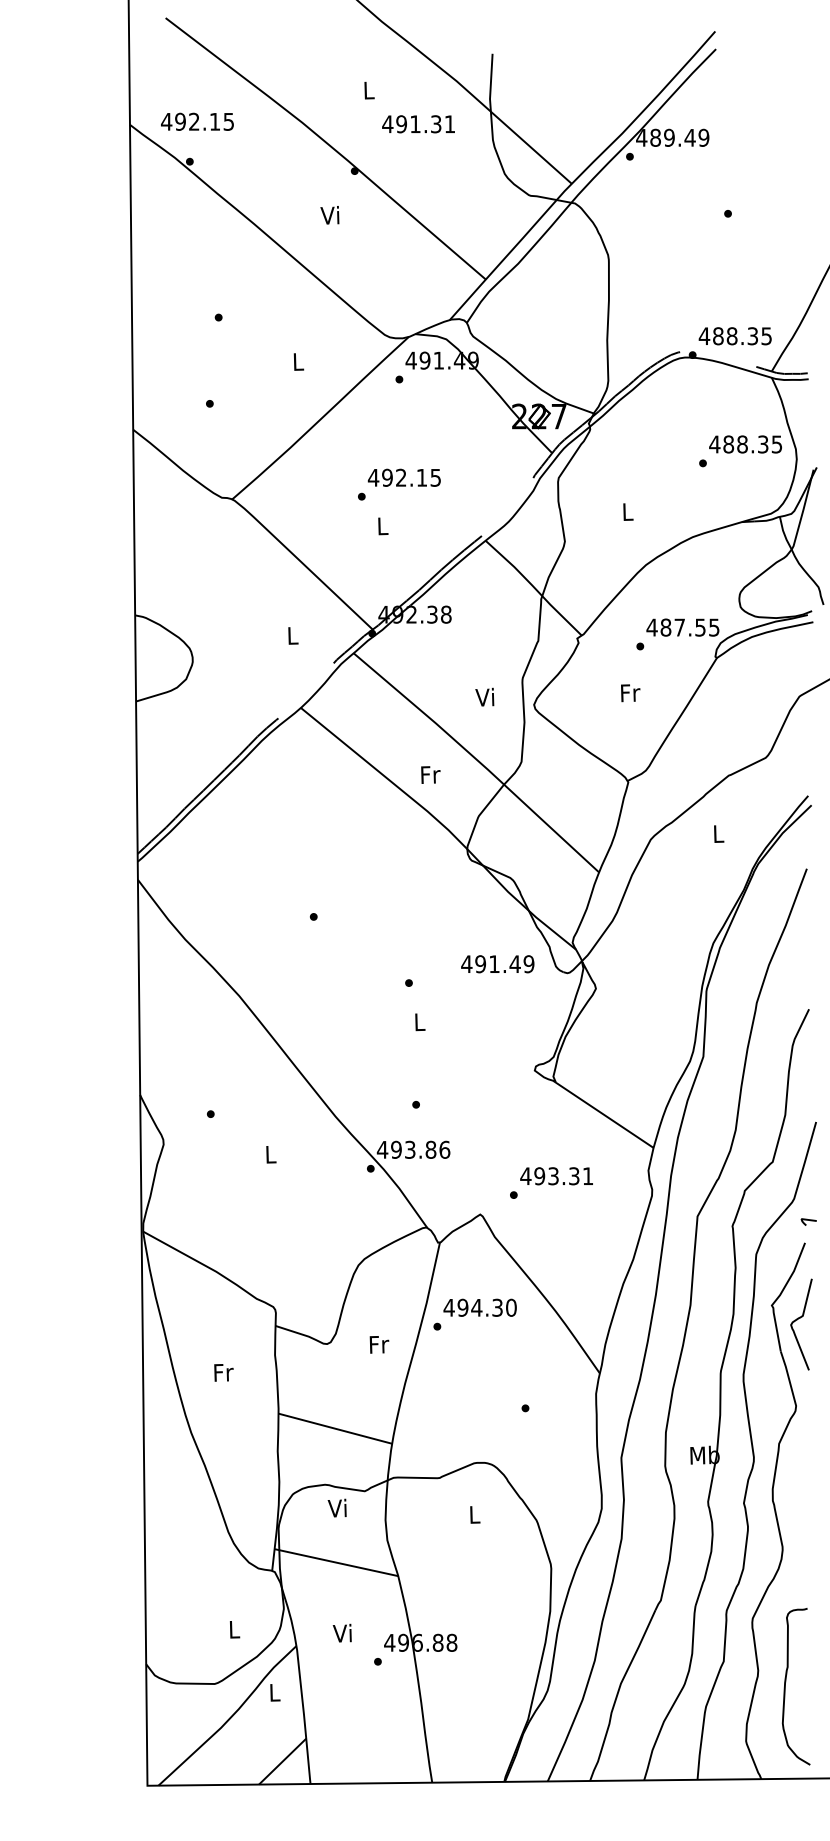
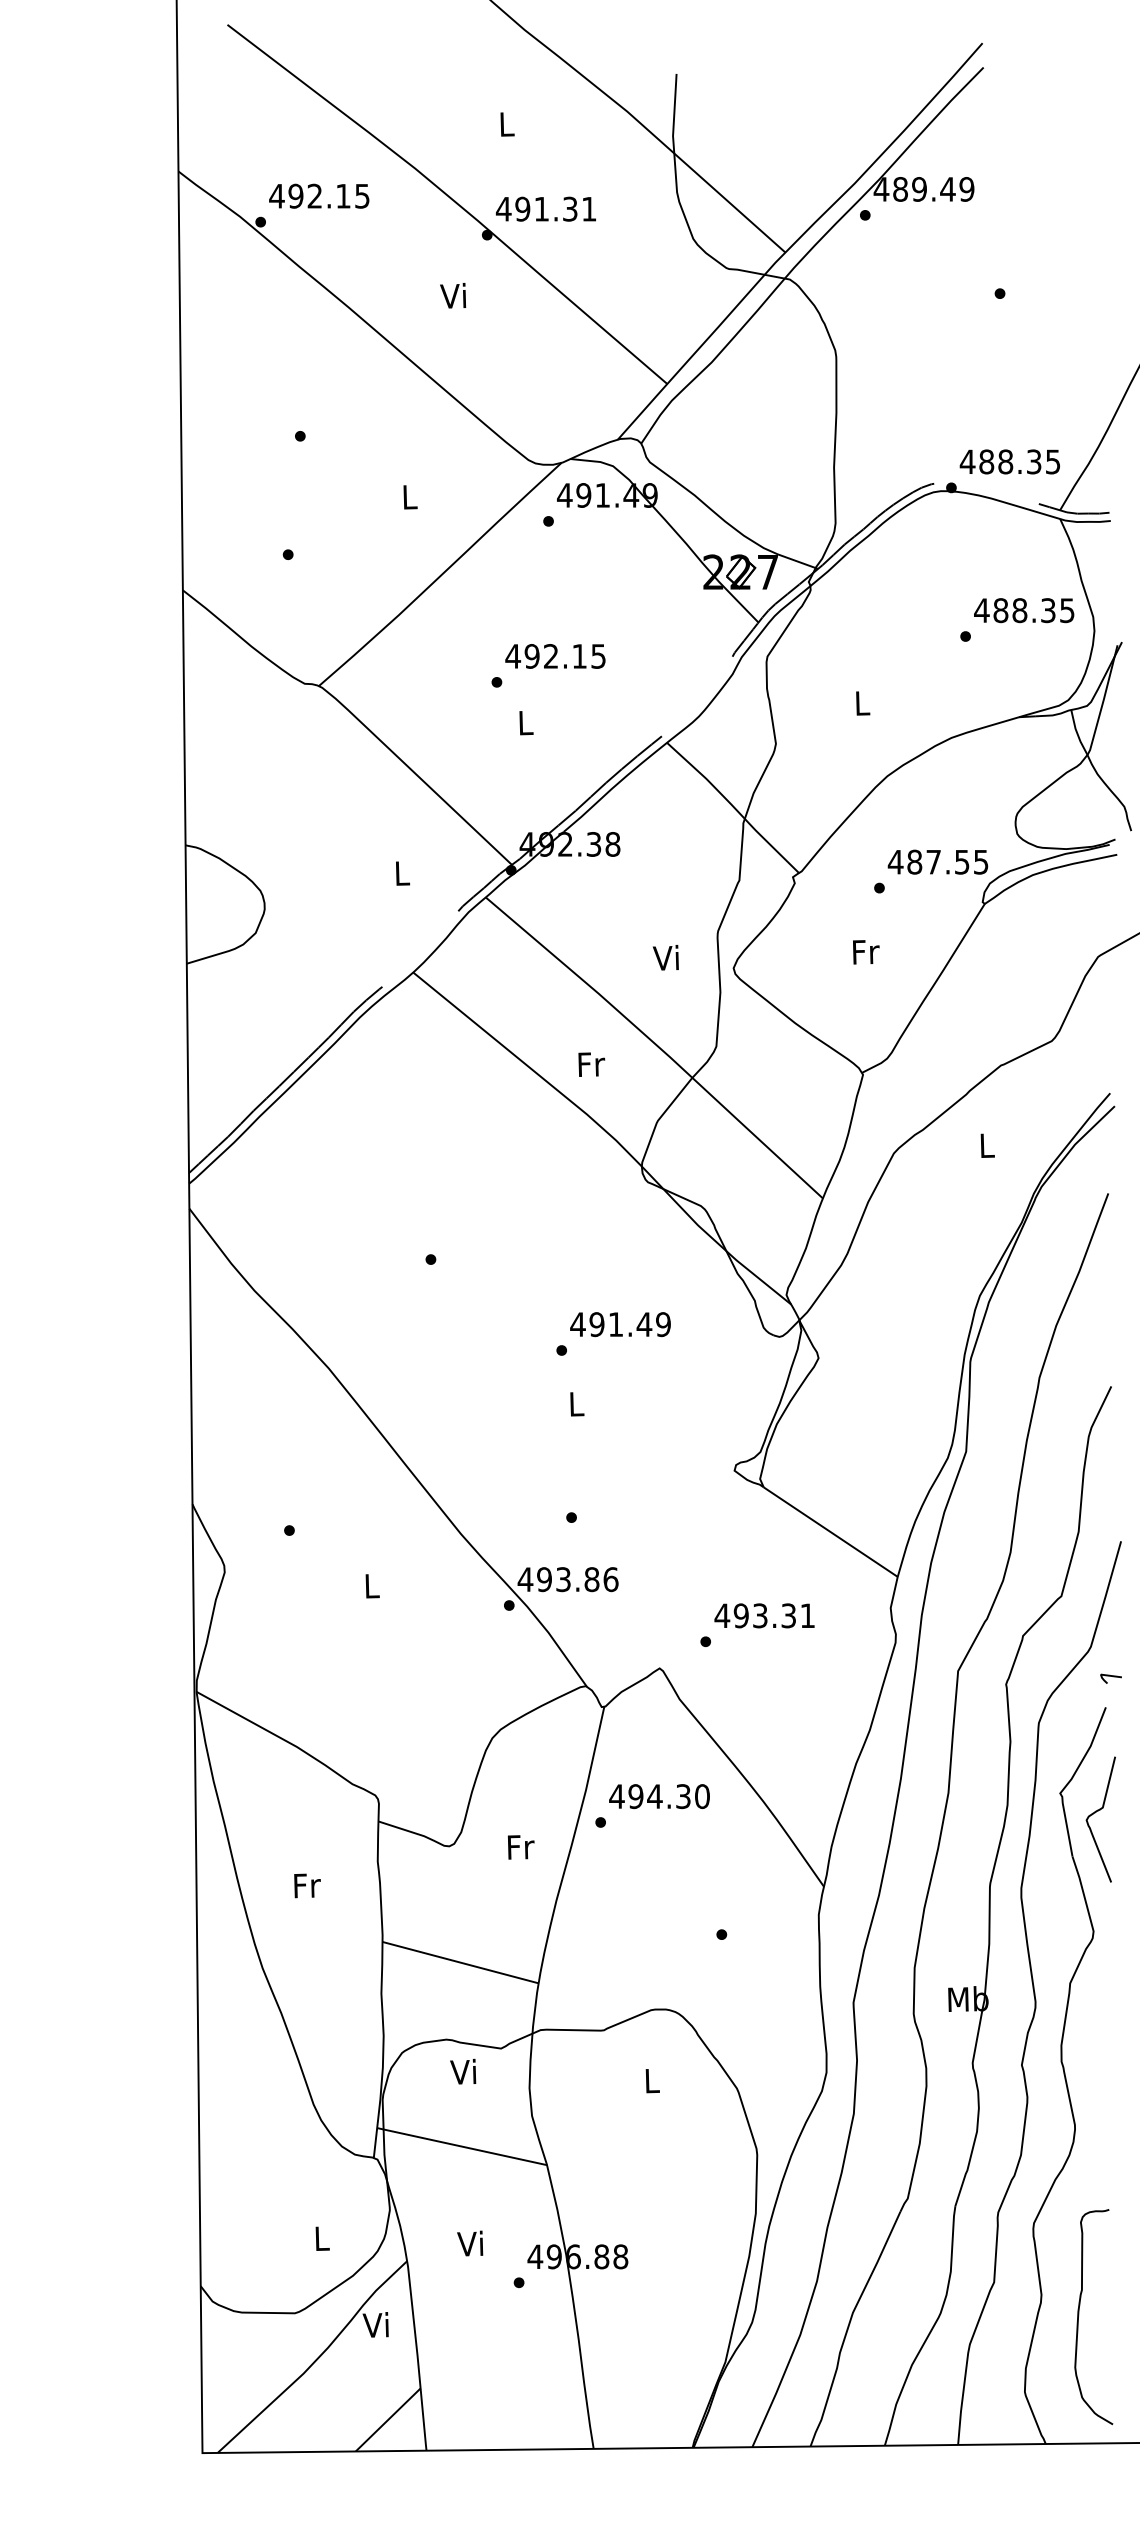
text: (197, 121) -> (319, 195), moved
text: (418, 124) -> (545, 209), moved
text: (497, 964) -> (620, 1324), moved
text: (273, 1692) -> (375, 2324), L -> Vi

